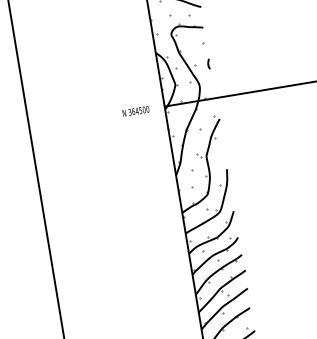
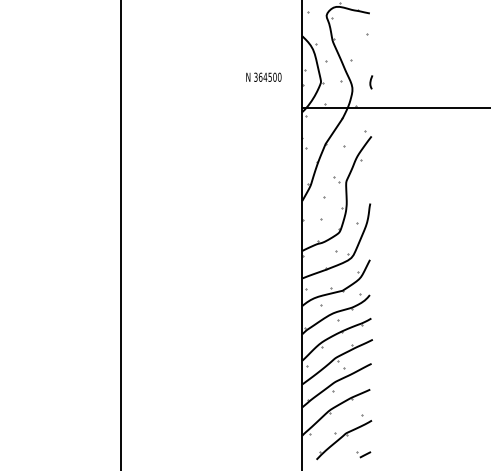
curve: (209, 64) -> (371, 82), moved
text: (135, 110) -> (263, 76), moved

